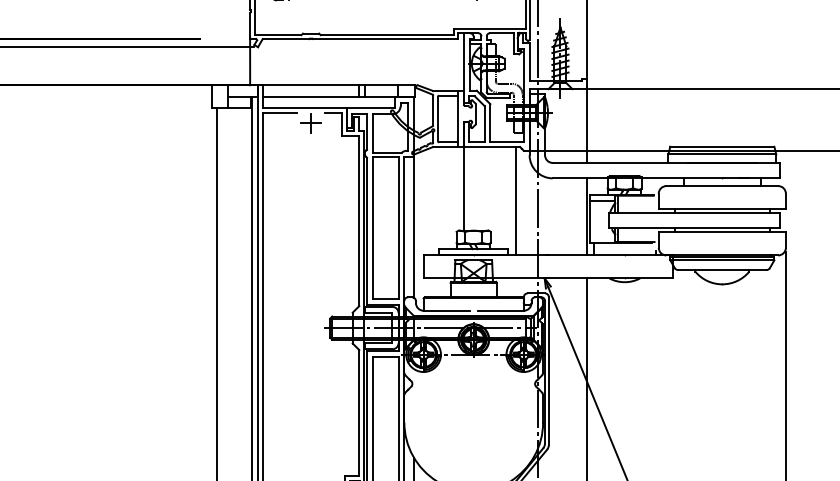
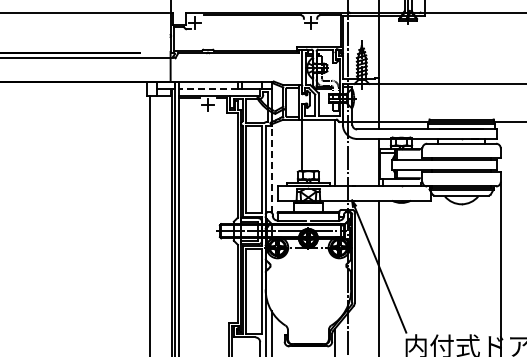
line: (311, 96) -> (208, 88), solid -> dashed
line: (413, 226) -> (271, 168), solid -> dashed

